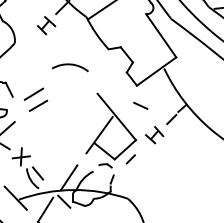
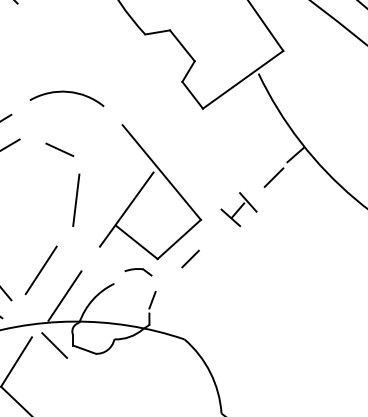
arc: (70, 65) -> (67, 93), moved
line: (140, 105) -> (59, 149), moved
line: (74, 130) -> (75, 200), added
line: (57, 164) -> (40, 269), added

